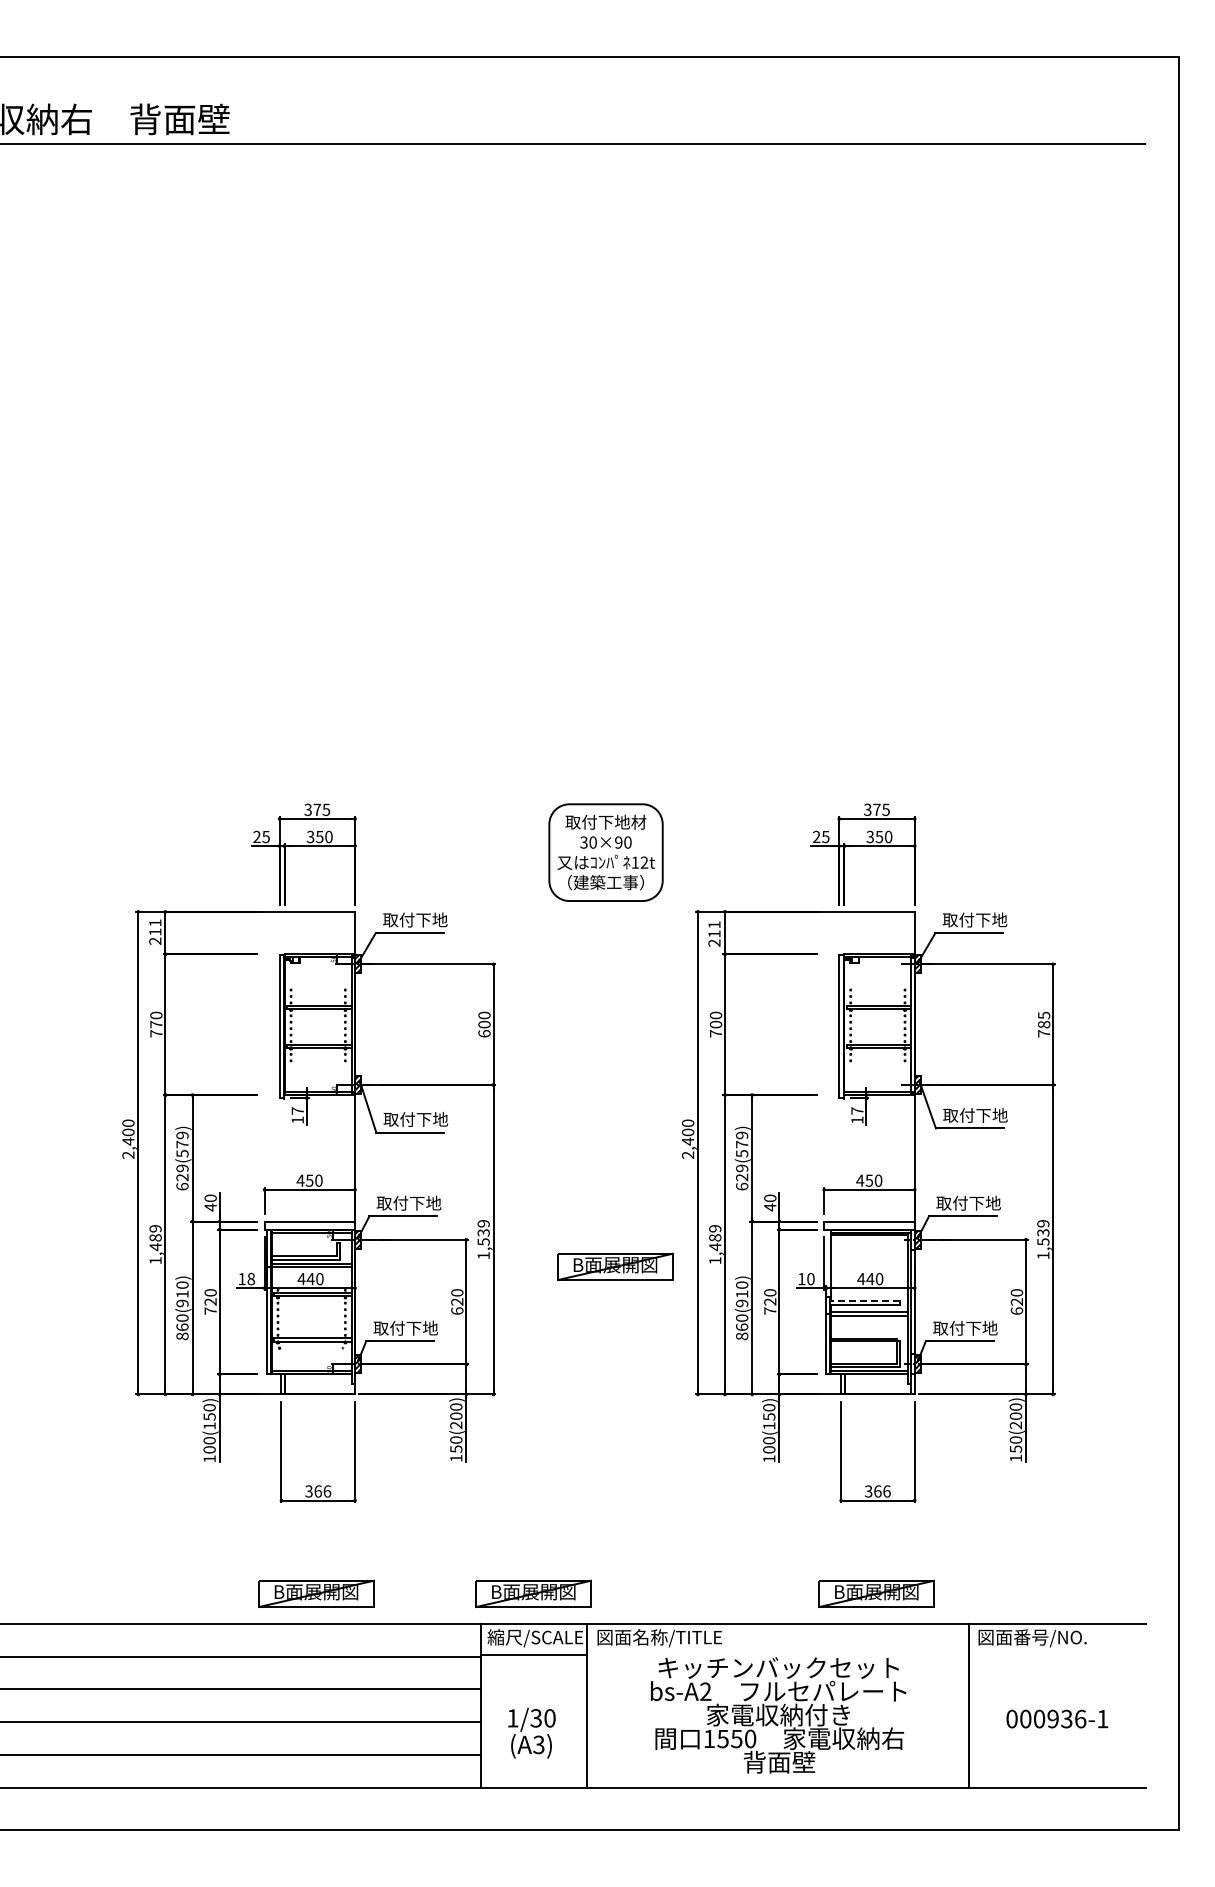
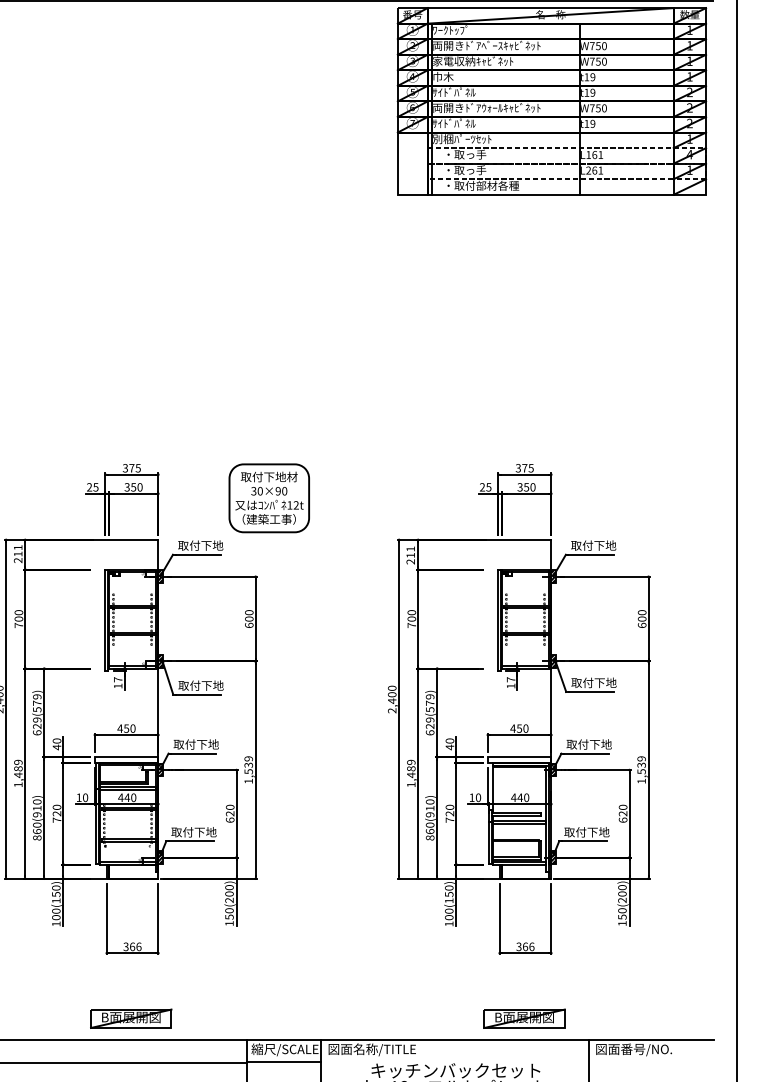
part: (915, 287) -> (551, 101), added
part: (605, 852) -> (268, 498), moved
text: (156, 1024) -> (19, 618), 770 -> 700
text: (1044, 1024) -> (642, 618), 785 -> 600
part: (615, 1266) -> (341, 788), removed
text: (251, 1278) -> (85, 797), 18 -> 10
line: (864, 1300) -> (516, 812), dashed -> solid
part: (533, 1593) -> (283, 1018), removed

